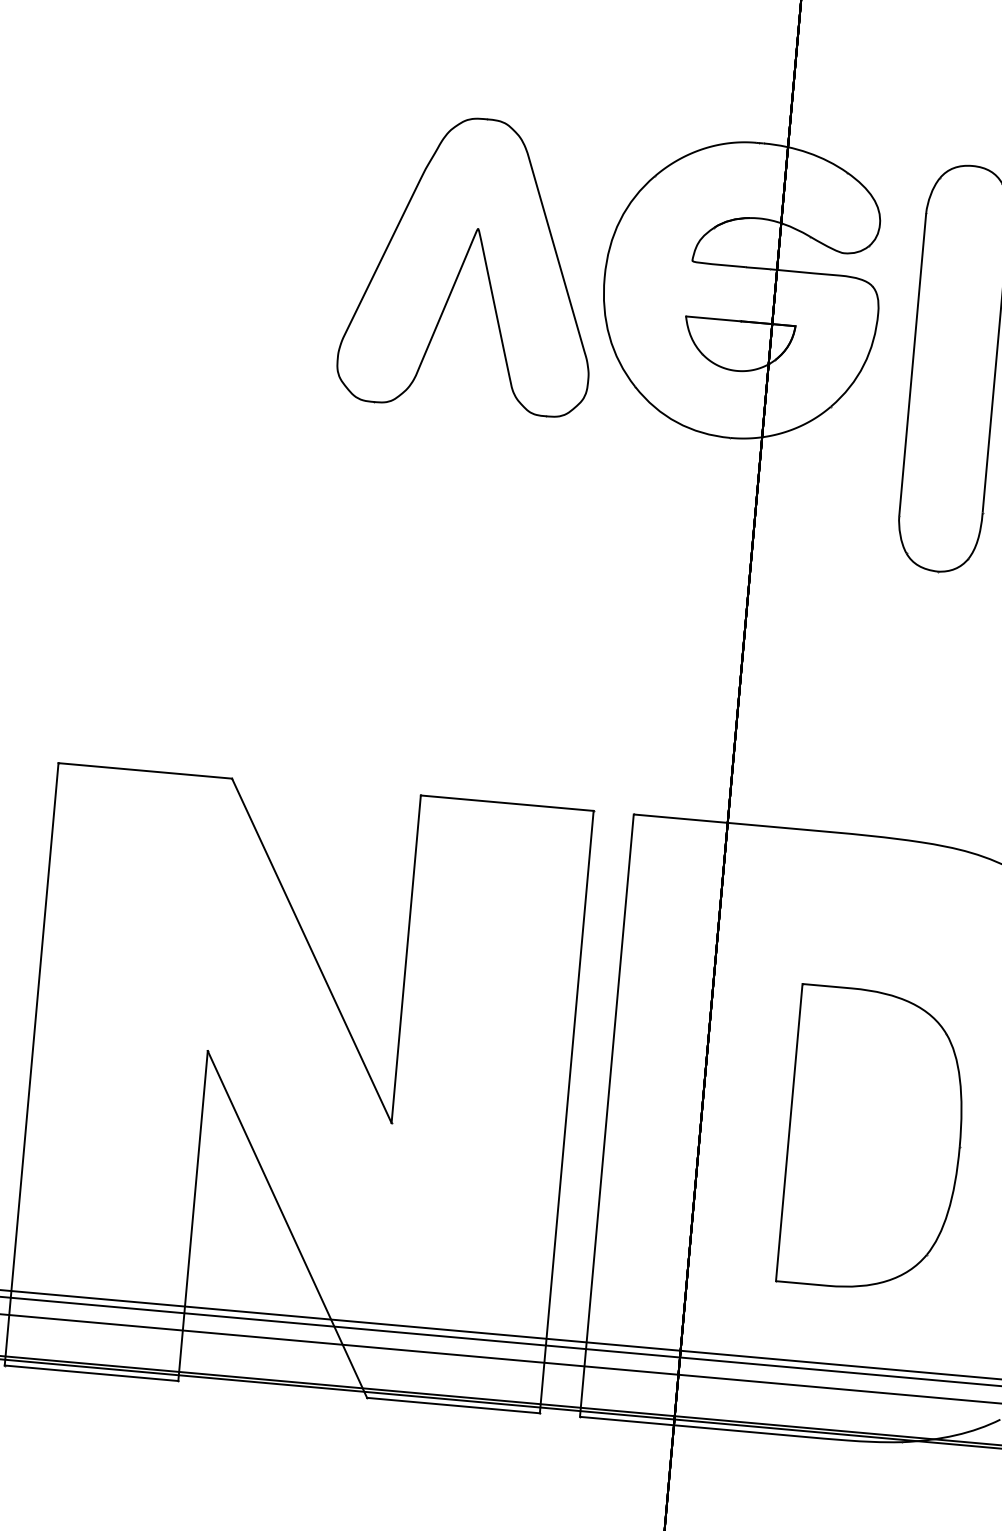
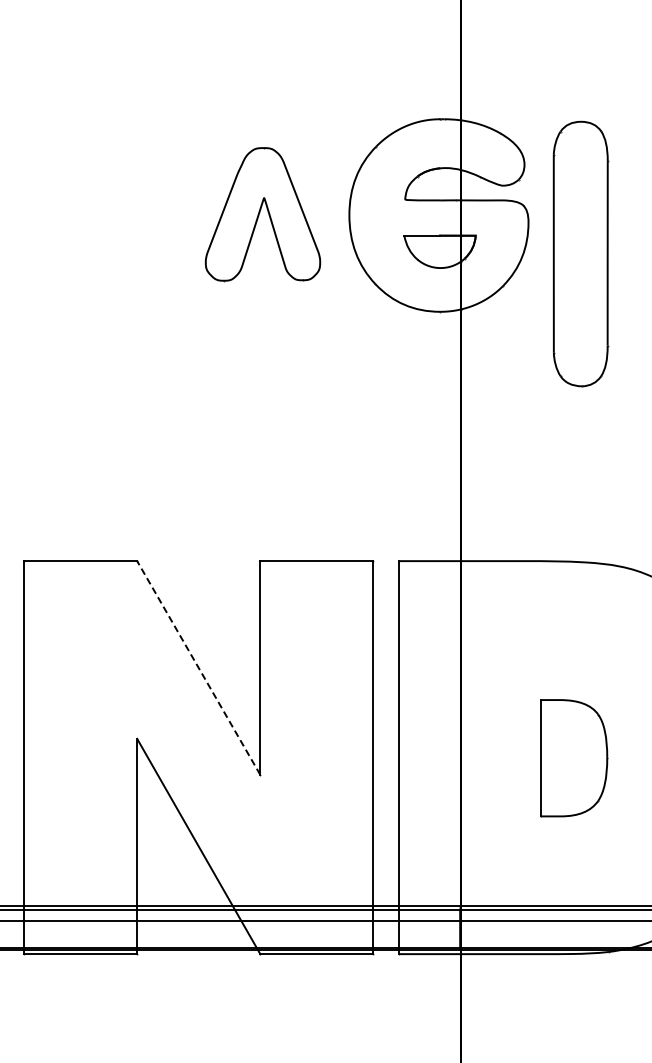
part: (471, 264) -> (262, 214), size x0.7
line: (311, 950) -> (198, 667), solid -> dashed
part: (873, 1140) -> (573, 758), size x0.6

